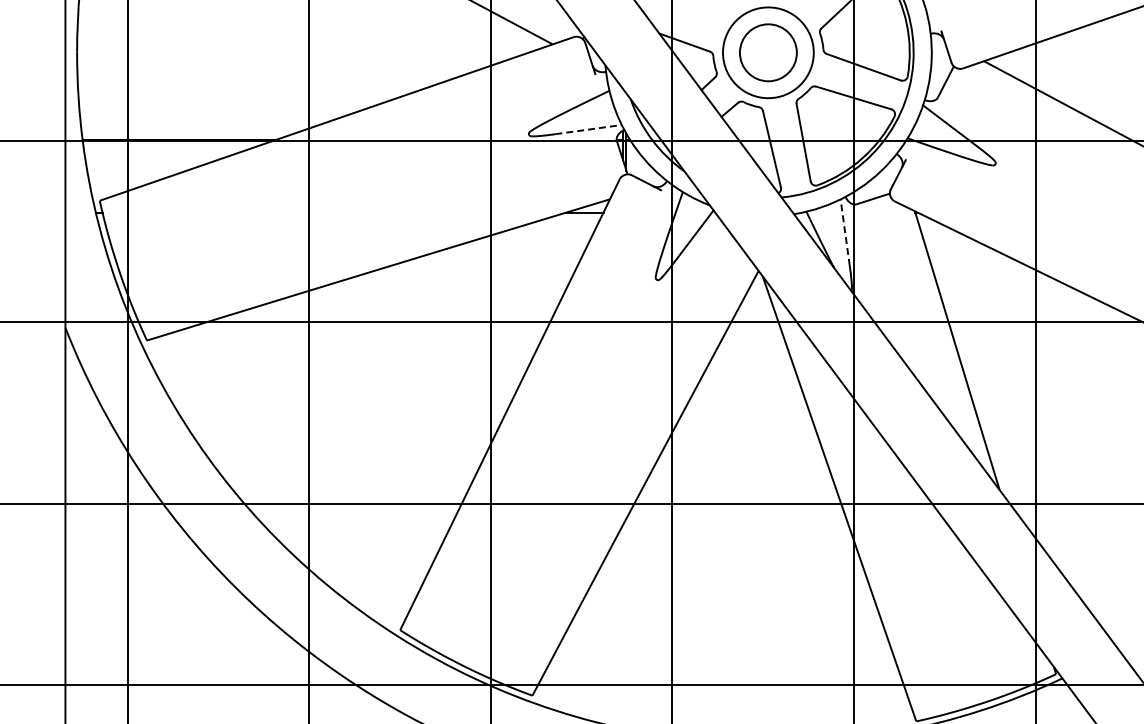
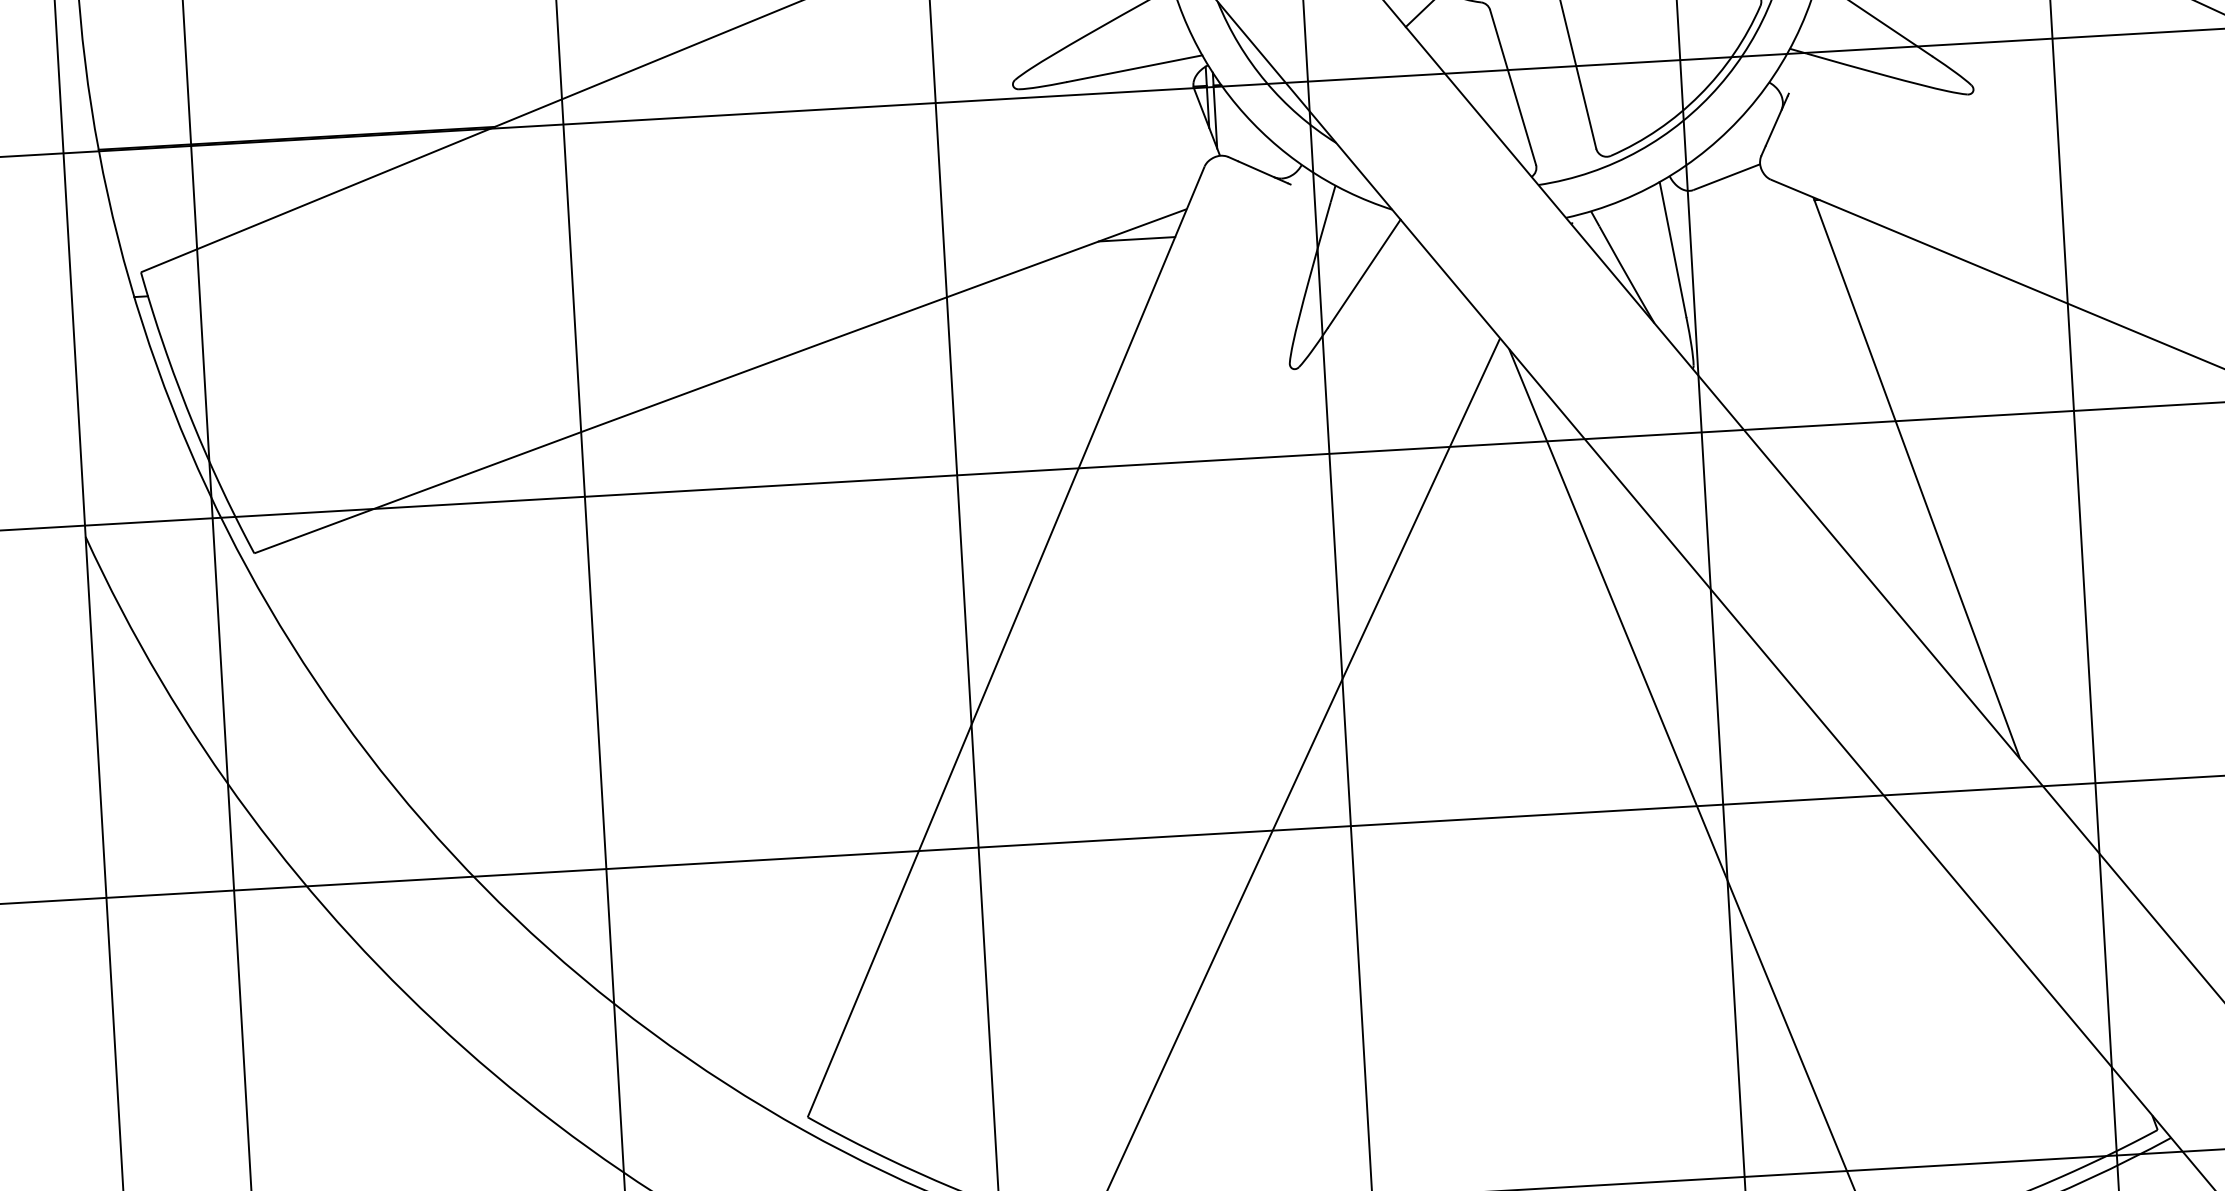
line: (588, 129) -> (1134, 68), dashed -> solid
line: (845, 232) -> (1673, 249), dashed -> solid

